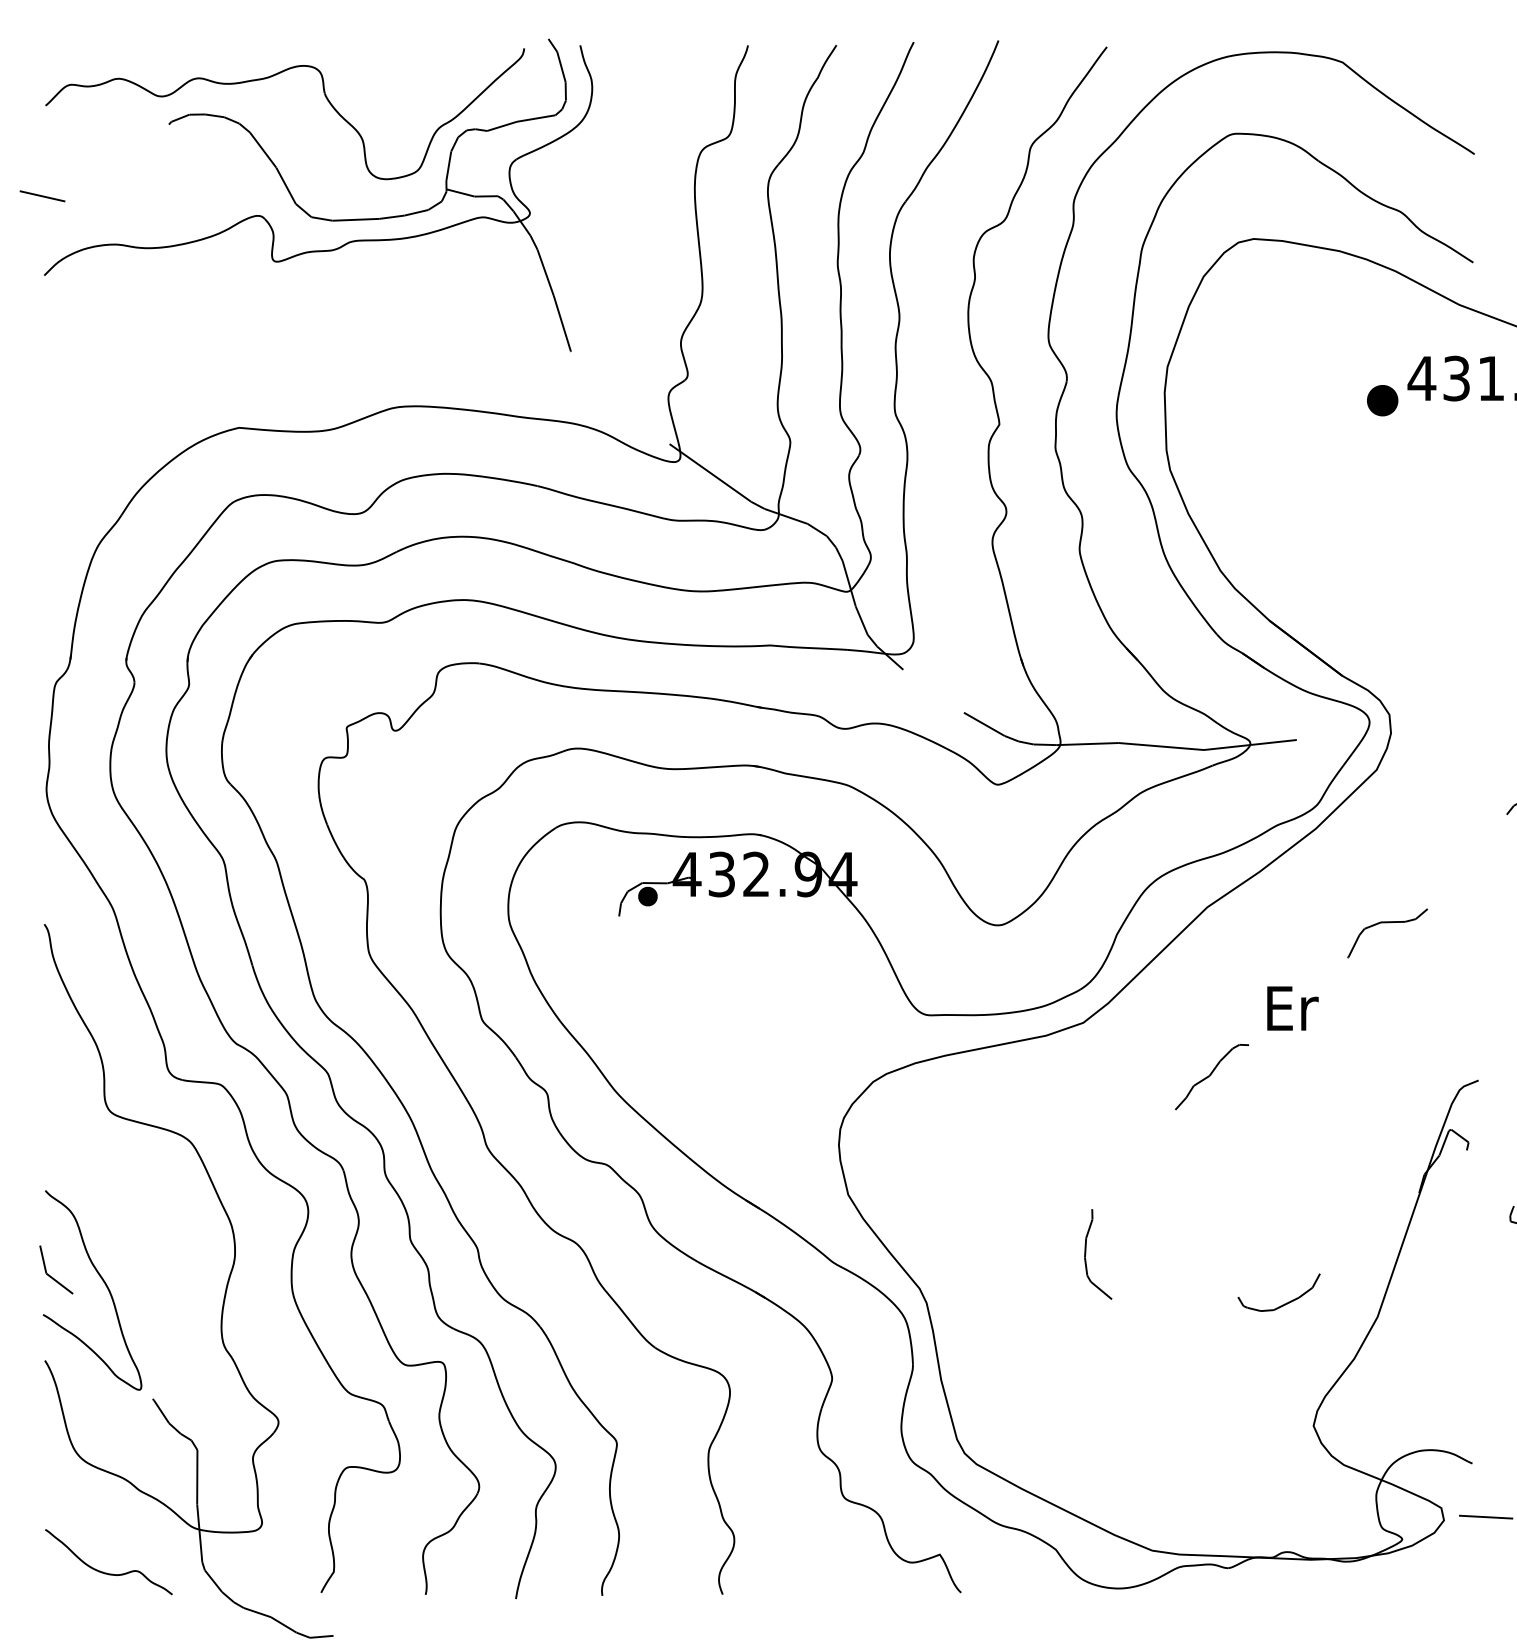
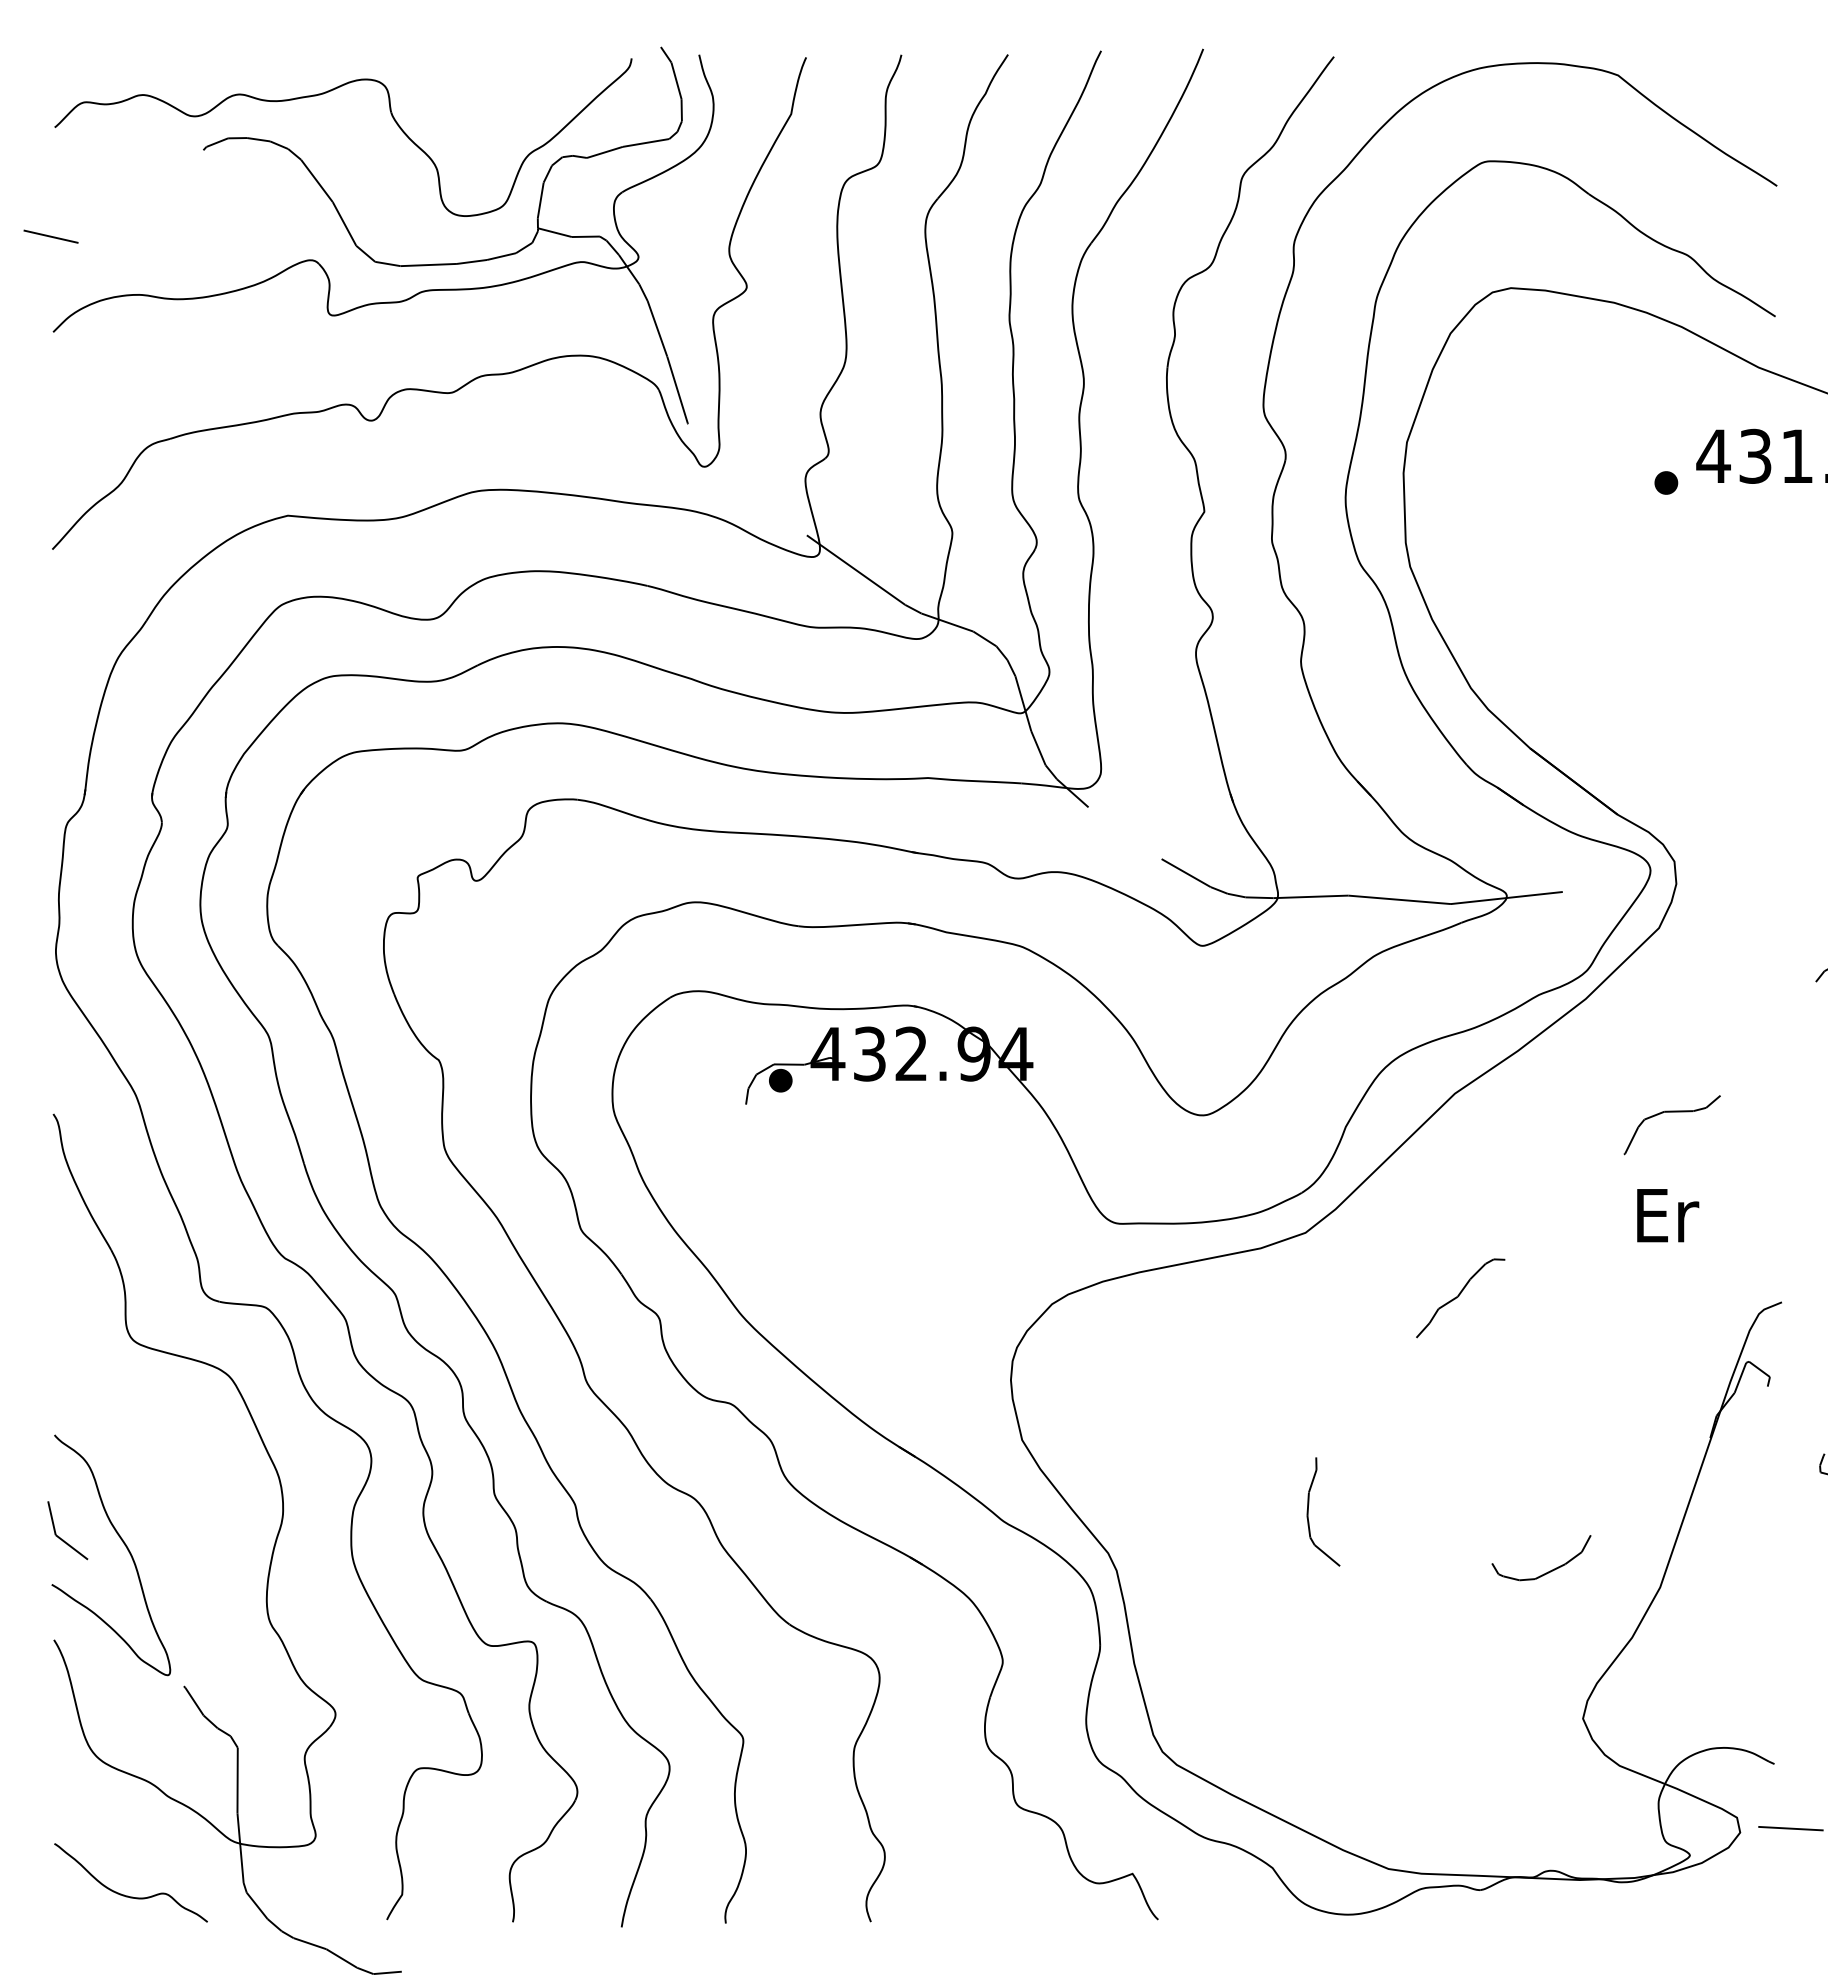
part: (347, 322) -> (418, 388), added
part: (1382, 400) -> (1666, 482), size x0.62
text: (1293, 1008) -> (1668, 1215), moved

